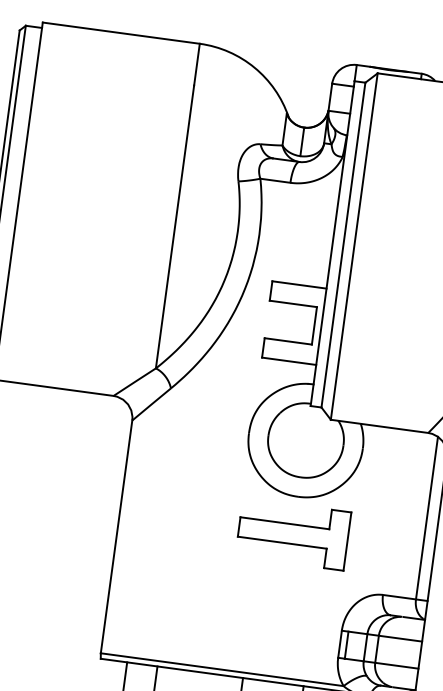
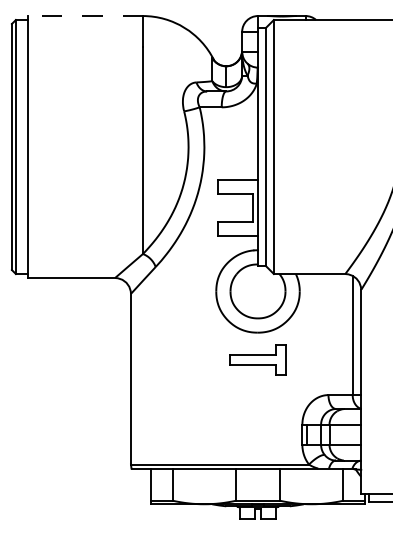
line: (121, 33) -> (85, 16), solid -> dashed
part: (292, 534) -> (257, 360), size x0.7

